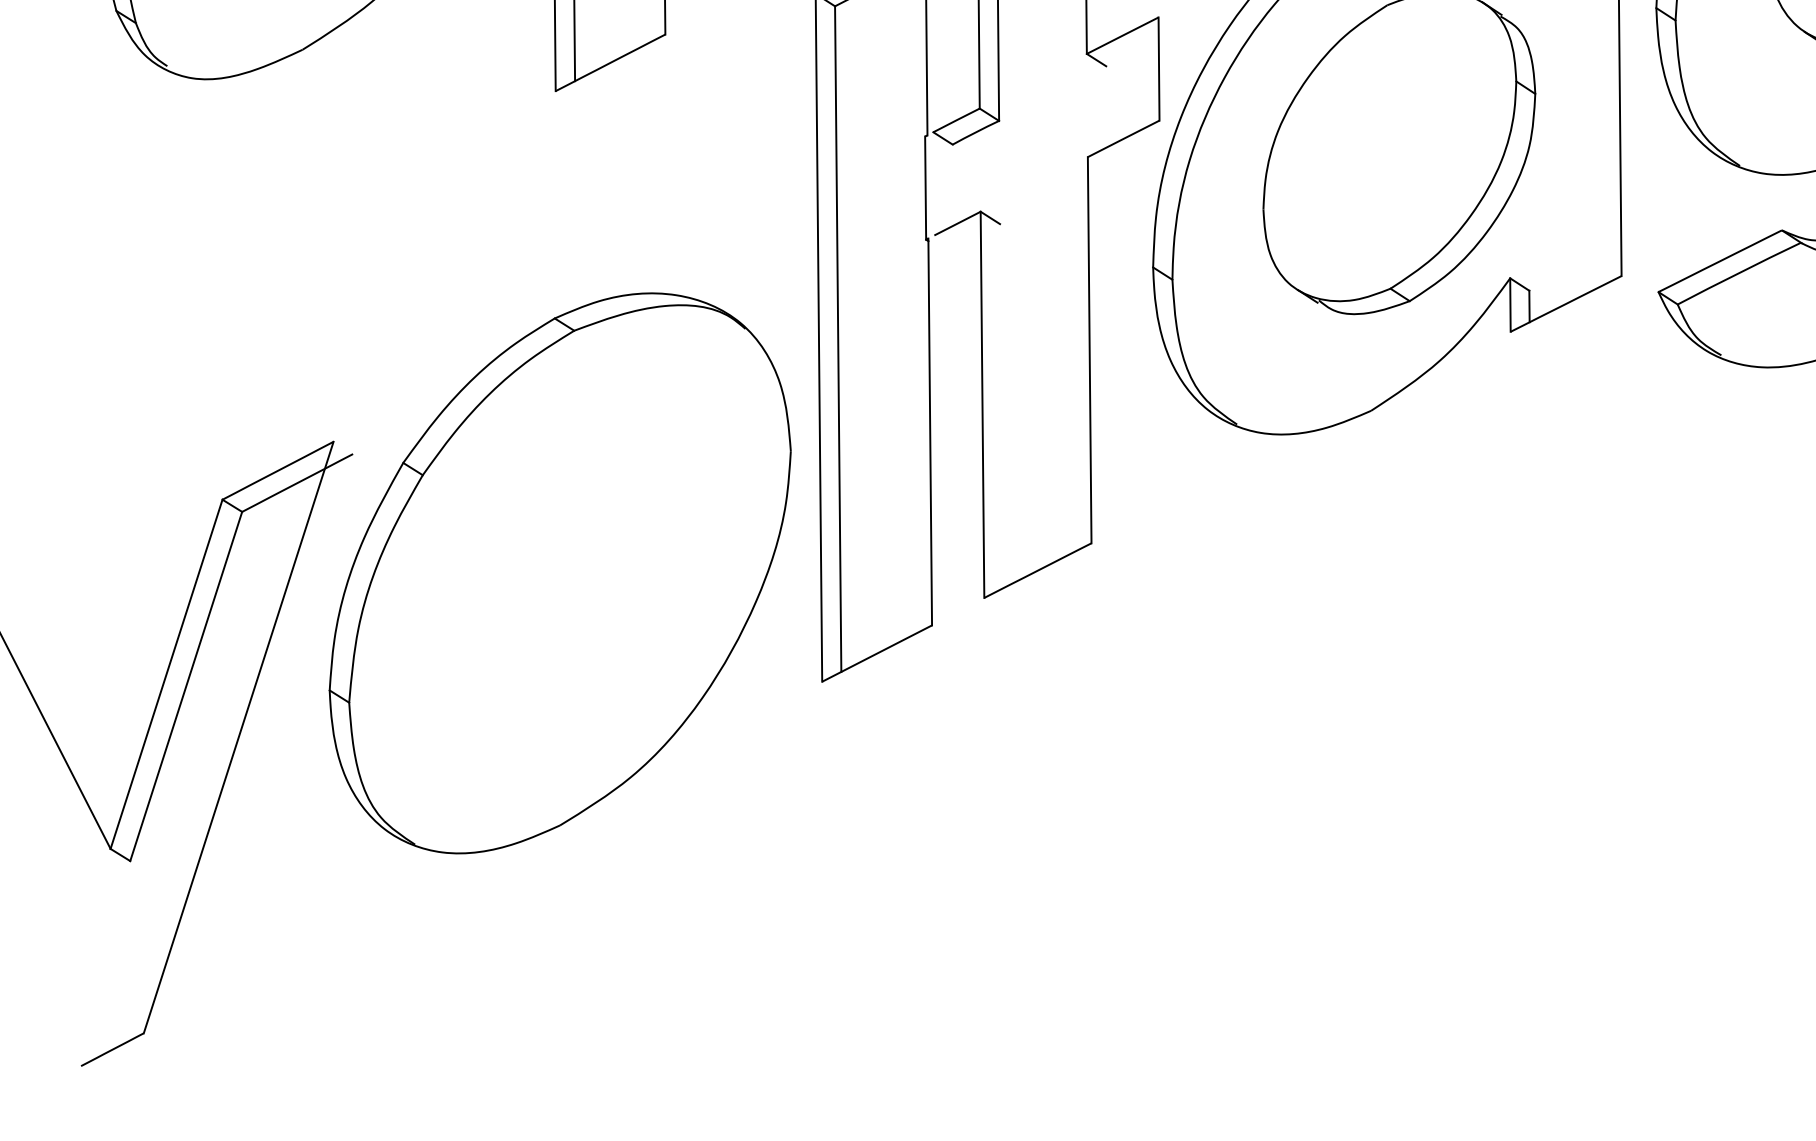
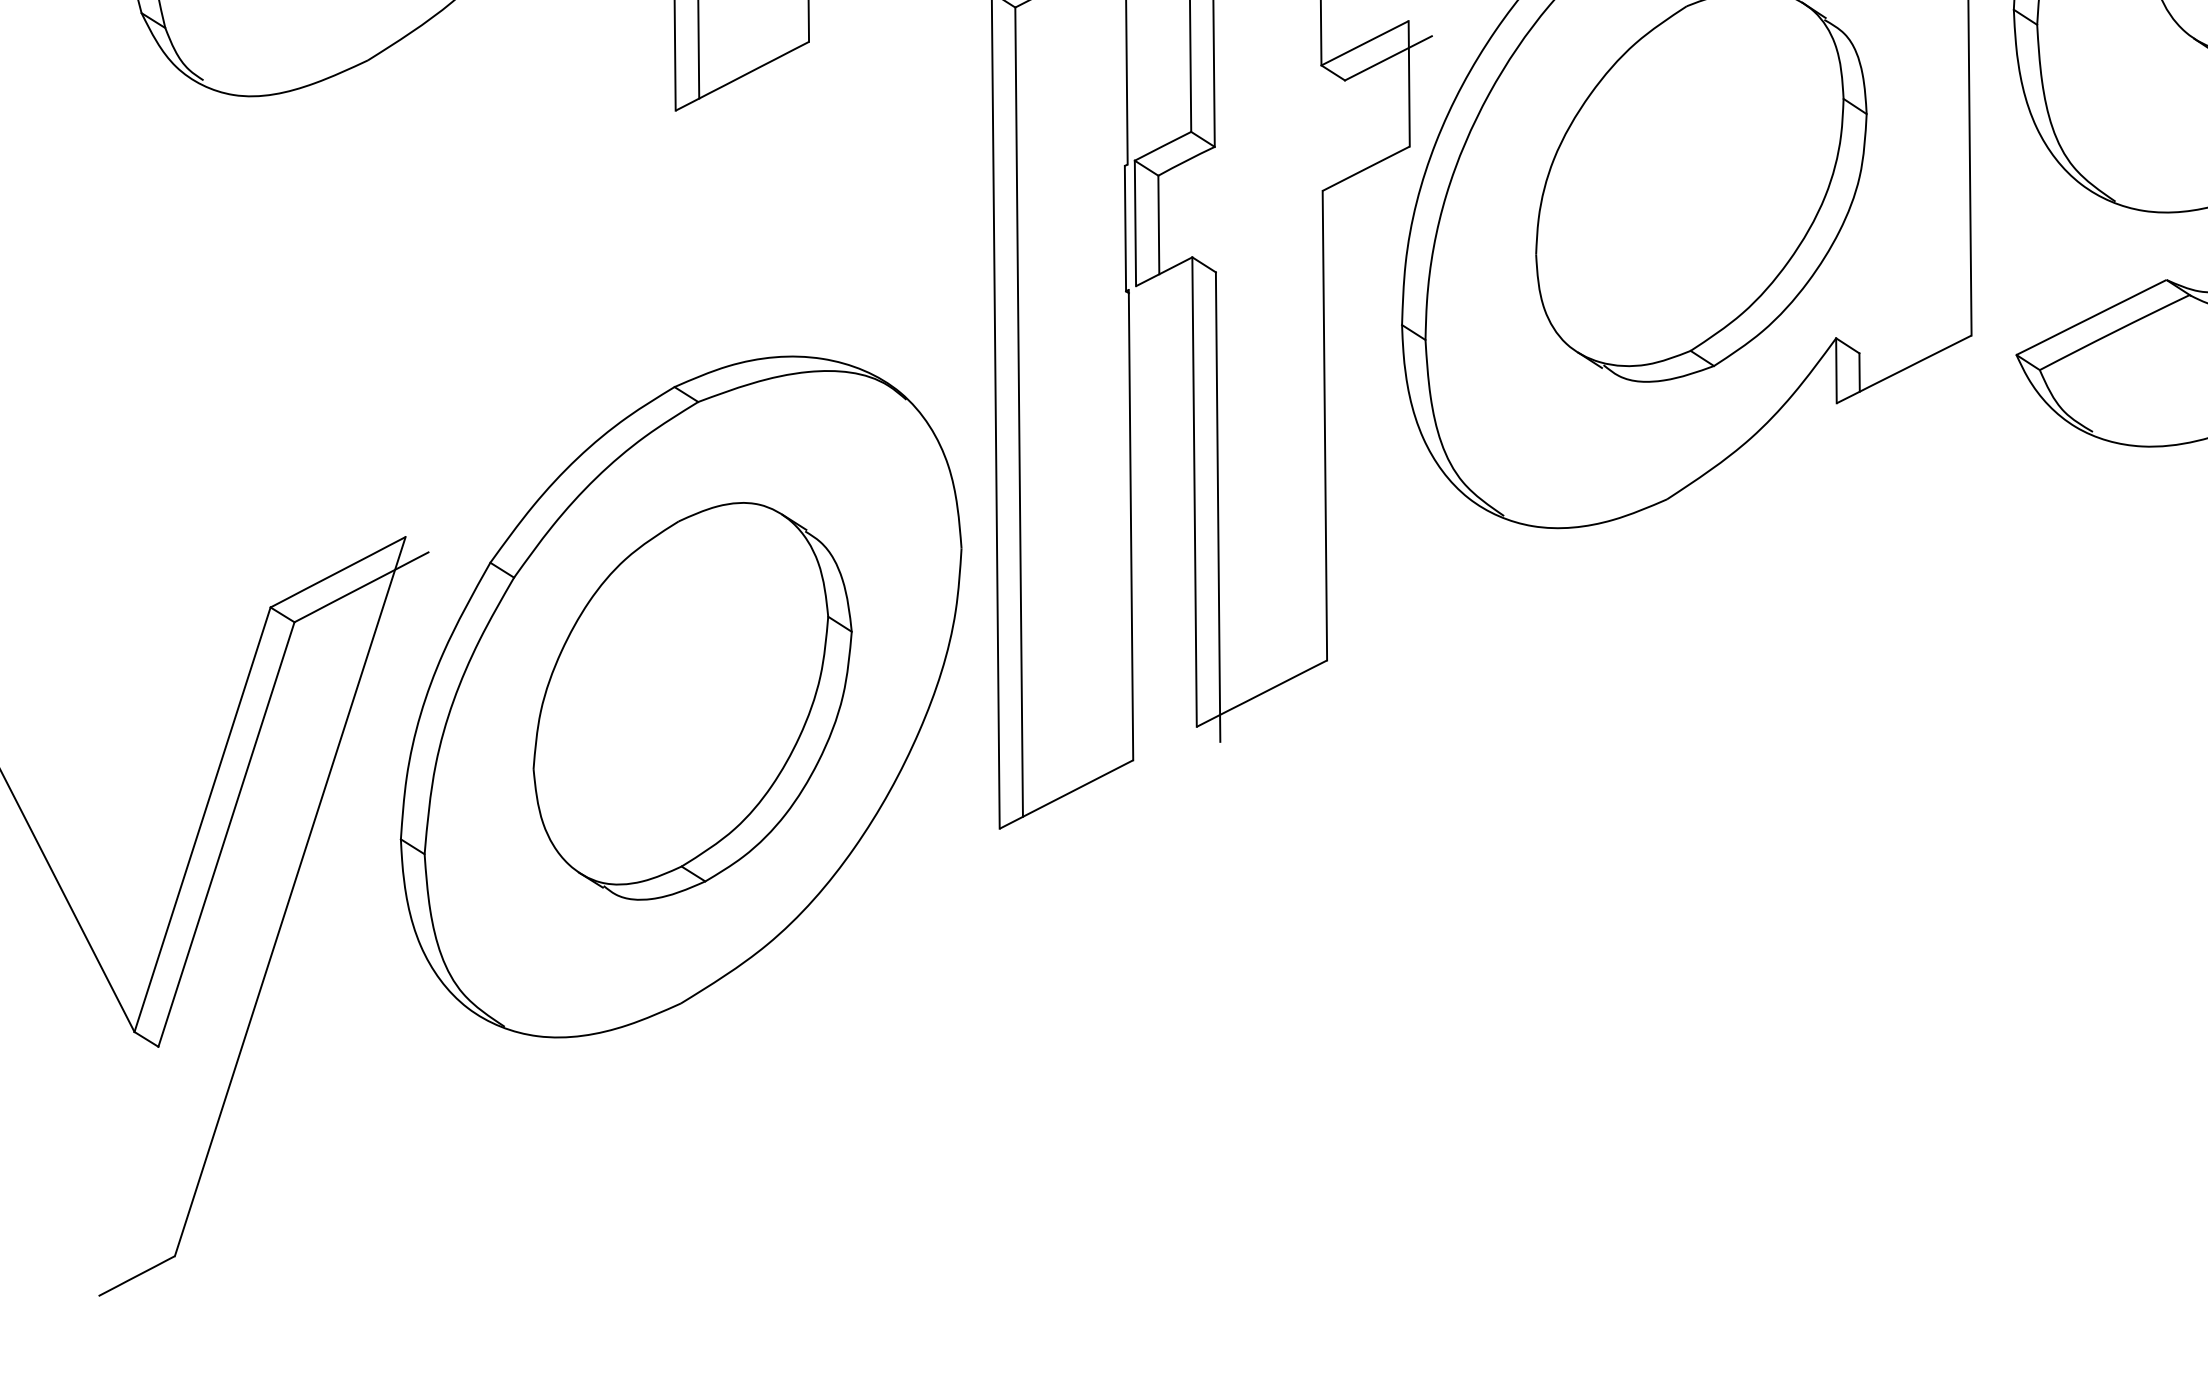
line: (1141, 47) -> (1387, 57), added
line: (933, 183) -> (1135, 222), added
line: (952, 184) -> (1158, 224), added
line: (1001, 417) -> (1217, 507), added
part: (569, 576) -> (692, 700), added

